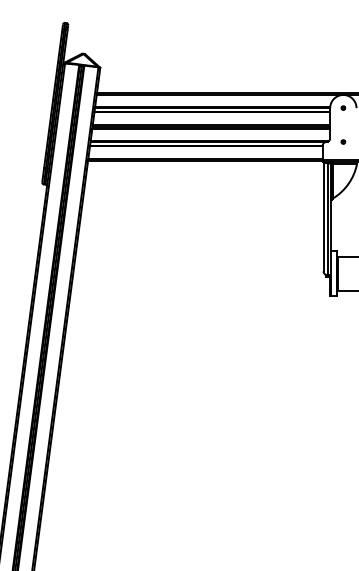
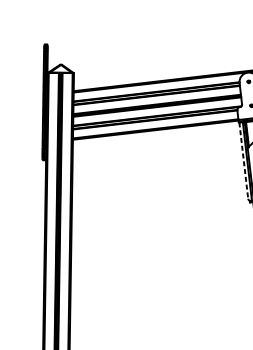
line: (323, 217) -> (243, 160), solid -> dashed

